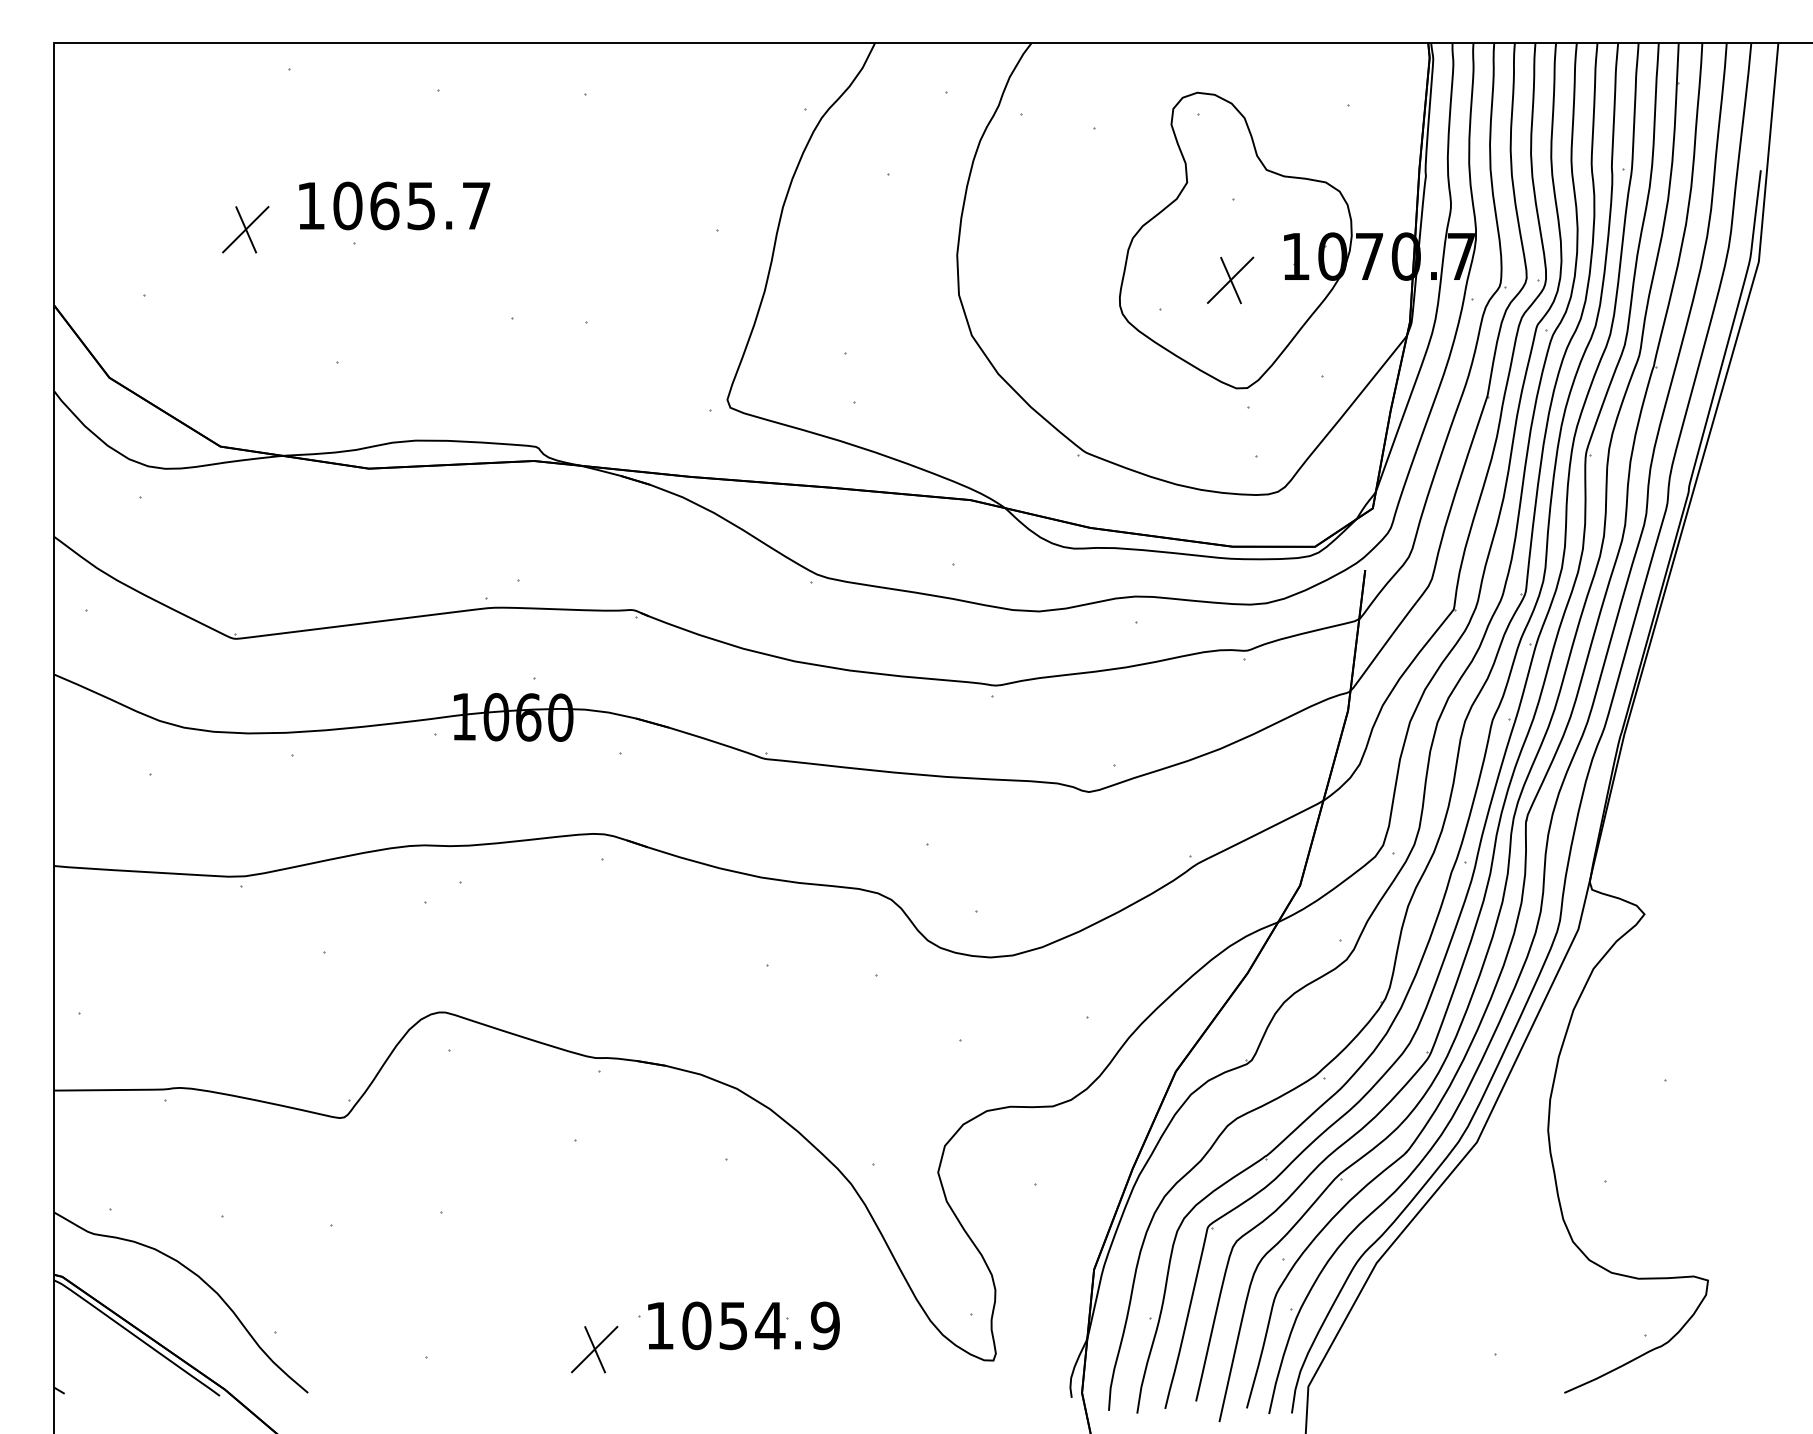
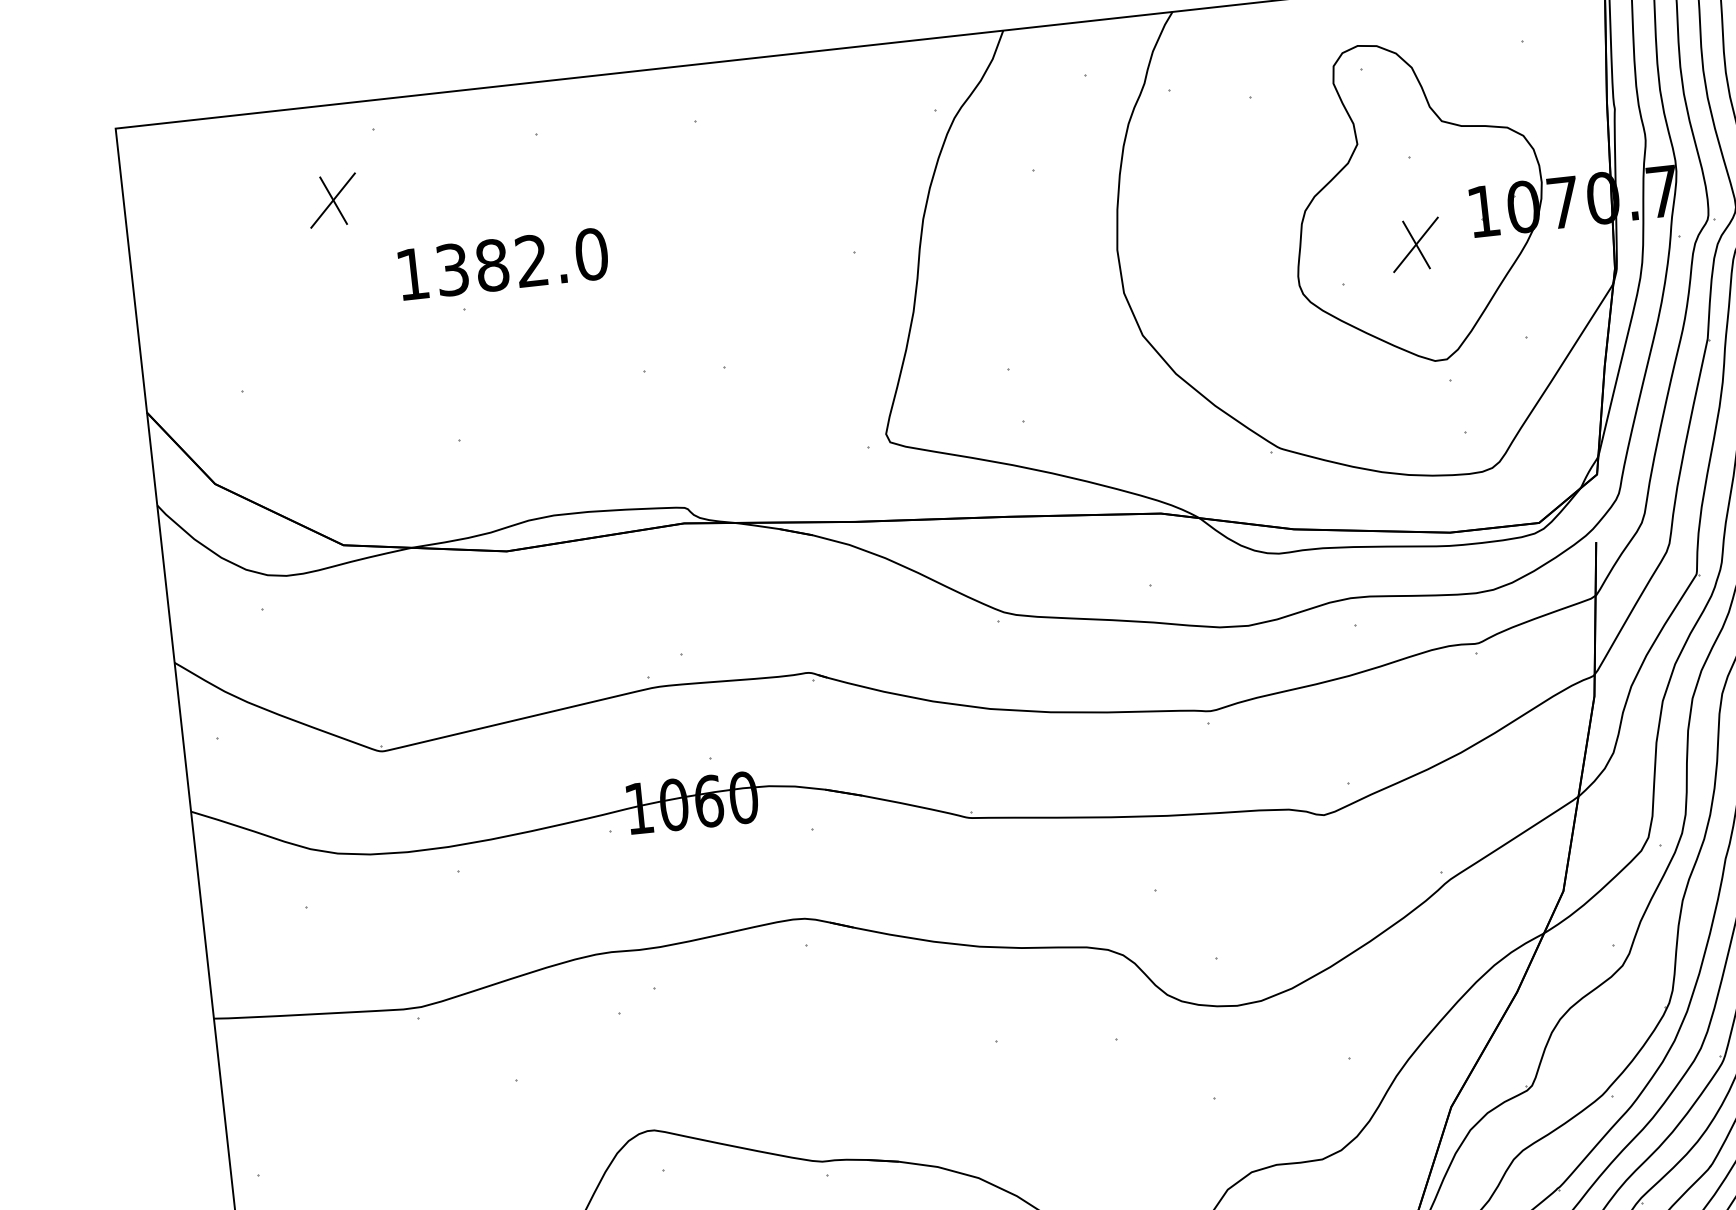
text: (412, 205) -> (522, 261), 1065.7 -> 1382.0
part: (245, 229) -> (332, 200), moved

